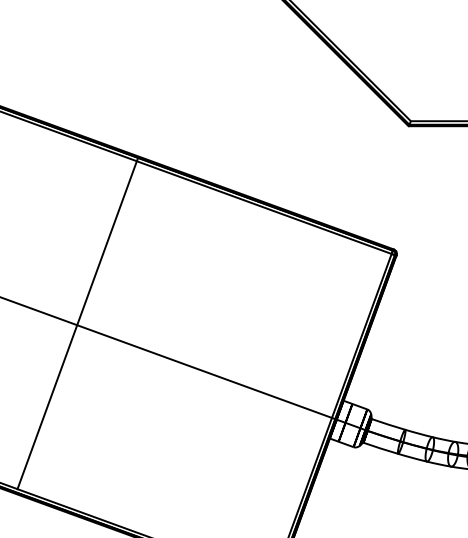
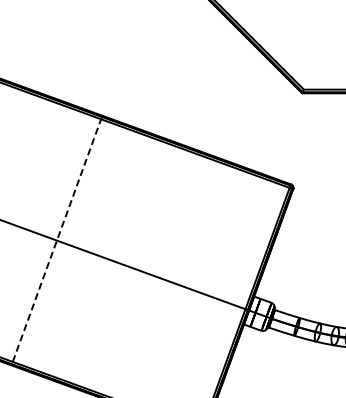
line: (77, 325) -> (57, 240), solid -> dashed

